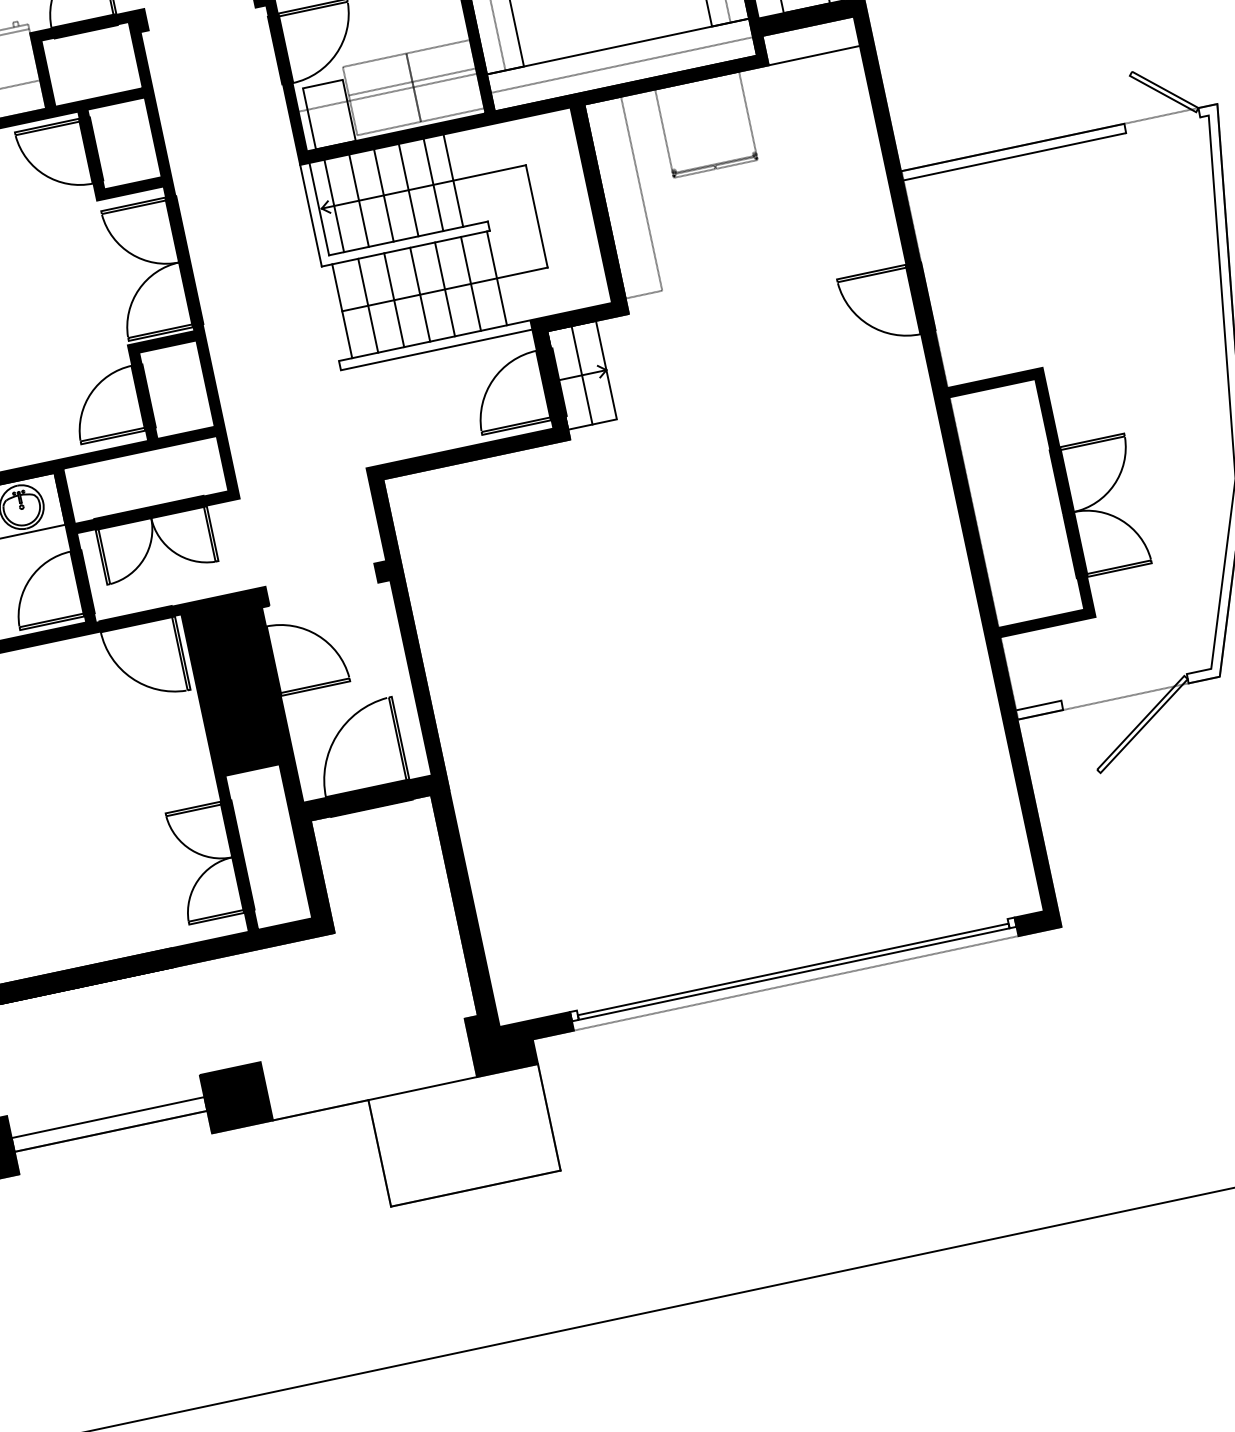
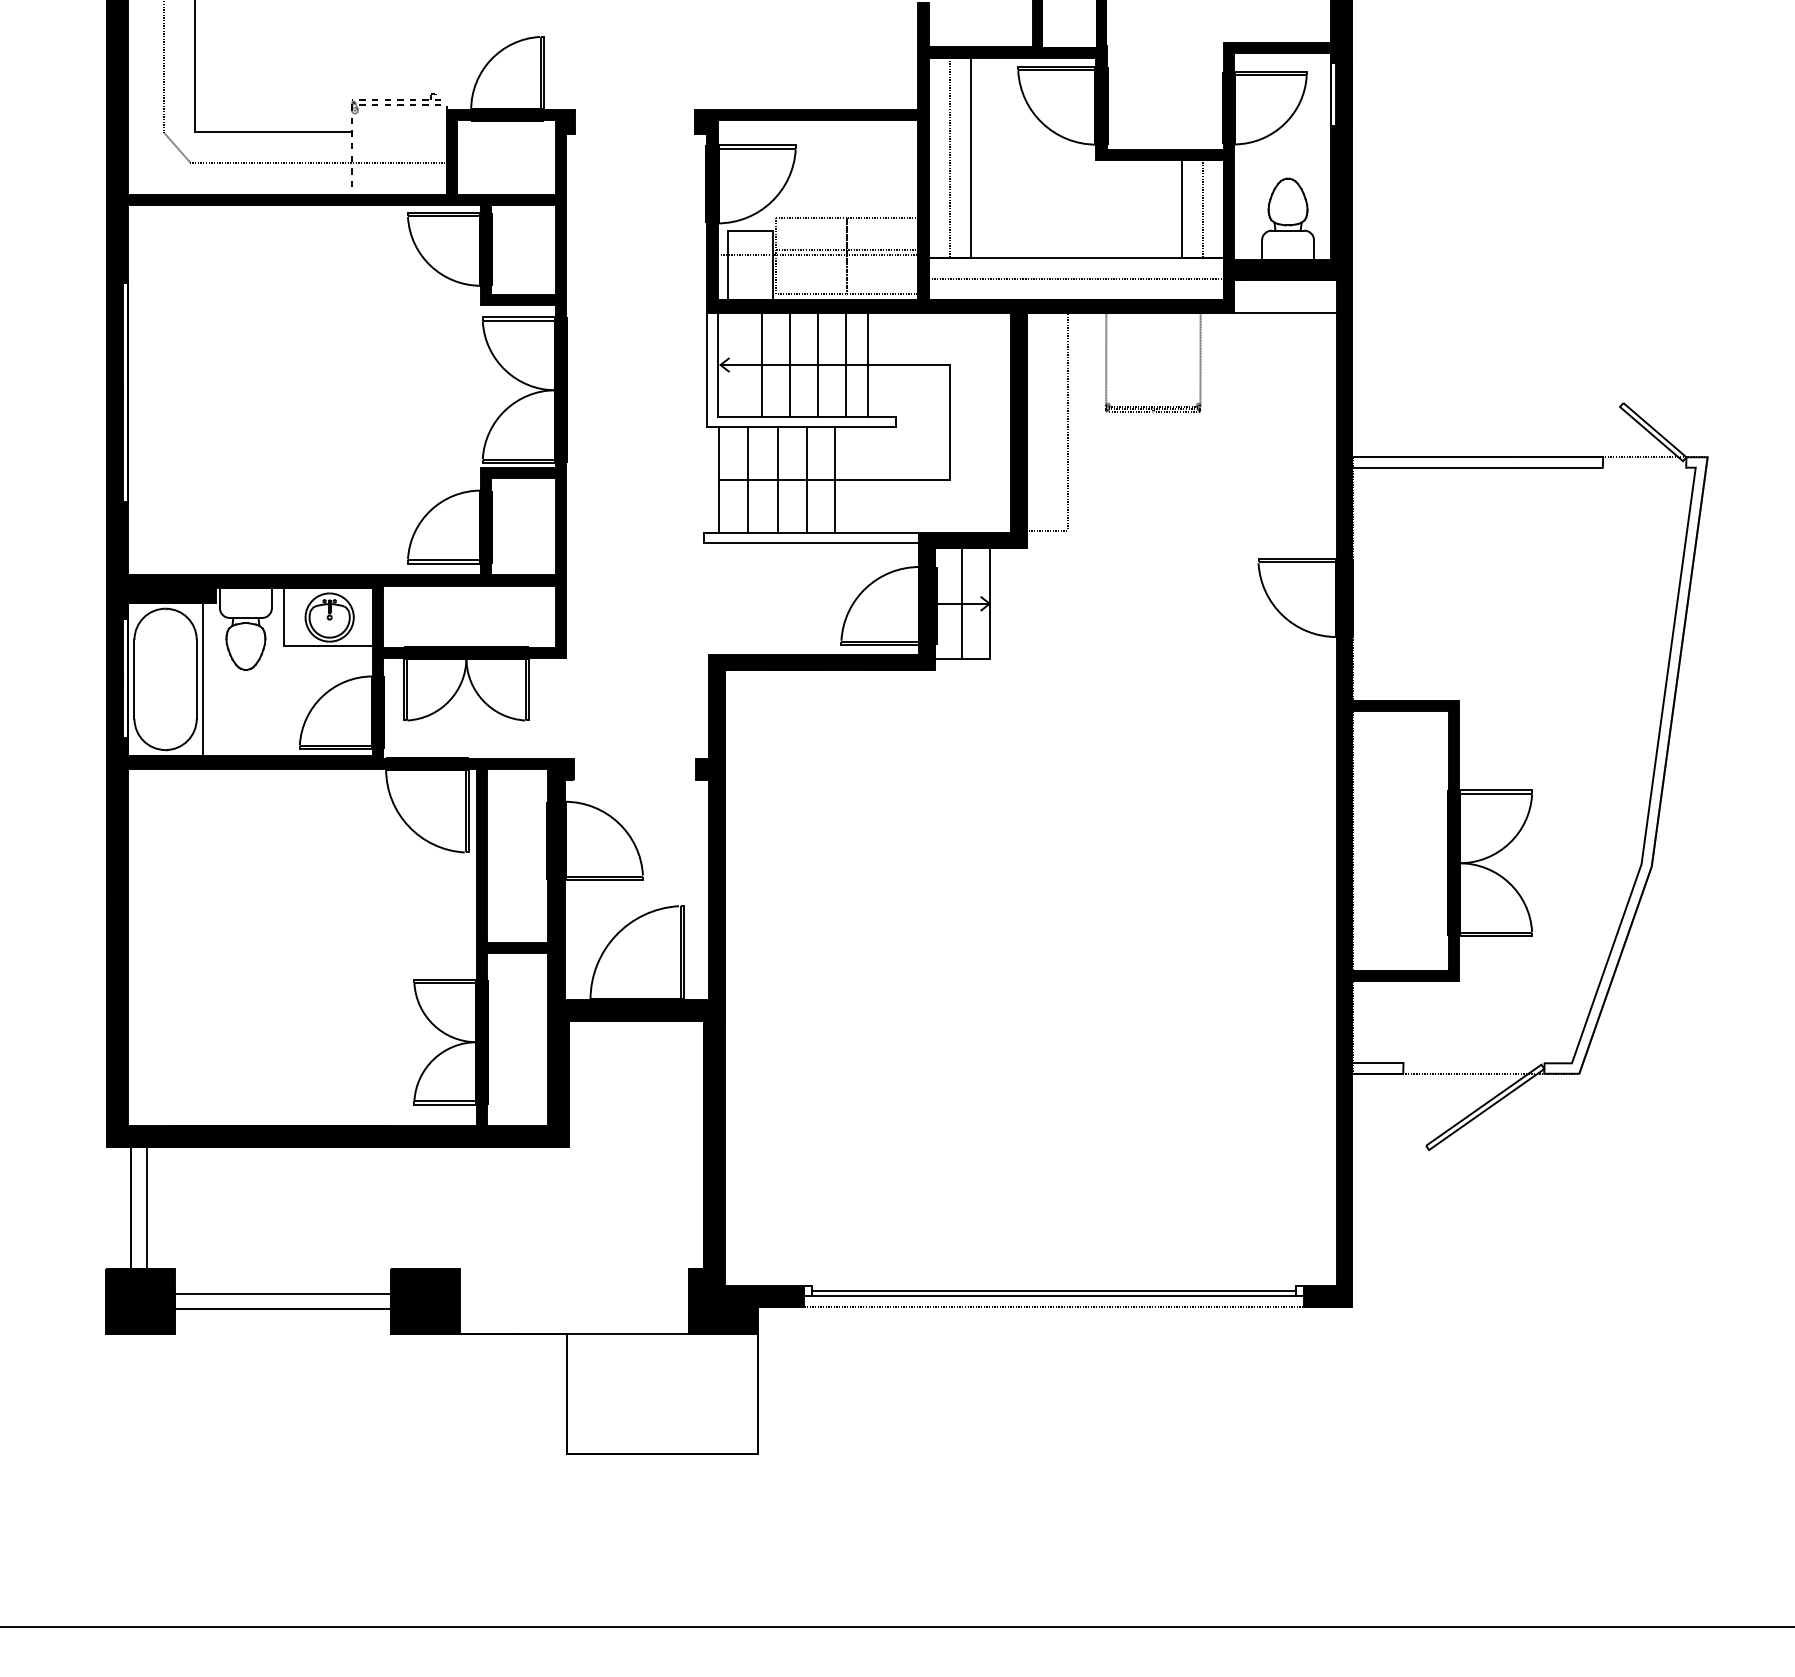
line: (334, 205) -> (734, 364), removed
line: (497, 277) -> (893, 479), removed
line: (470, 283) -> (863, 479), removed

